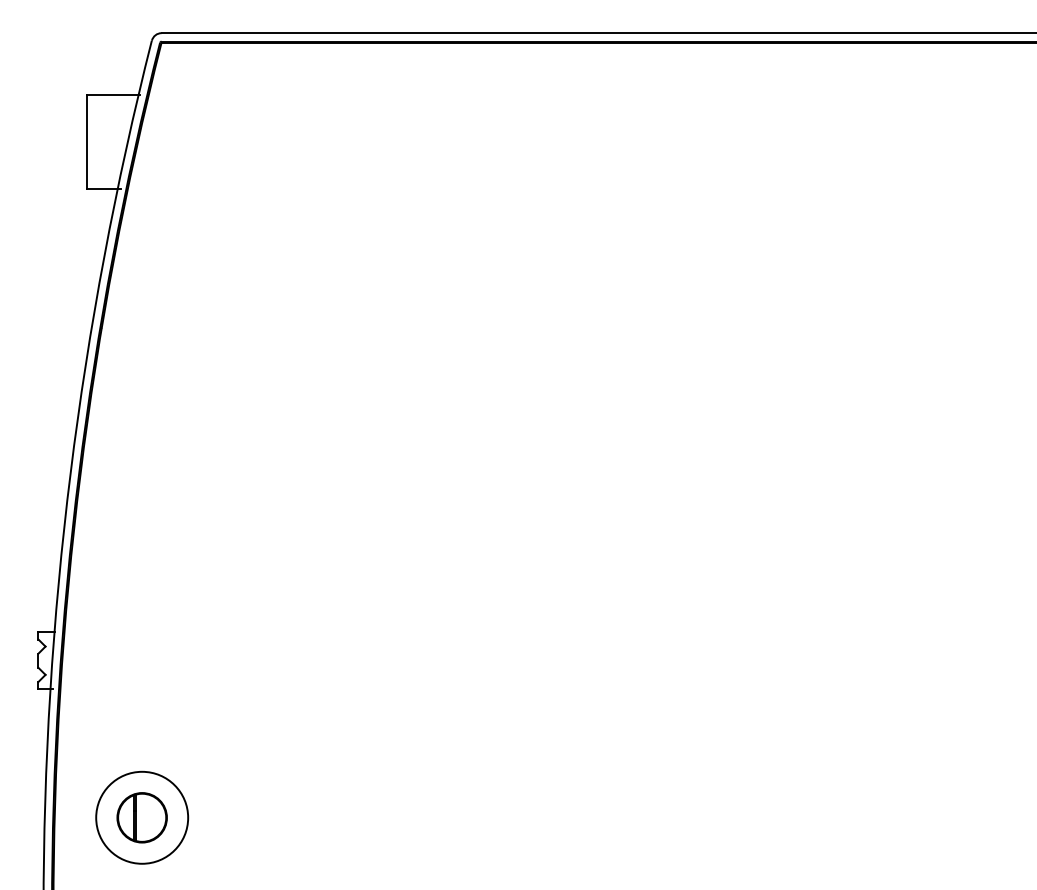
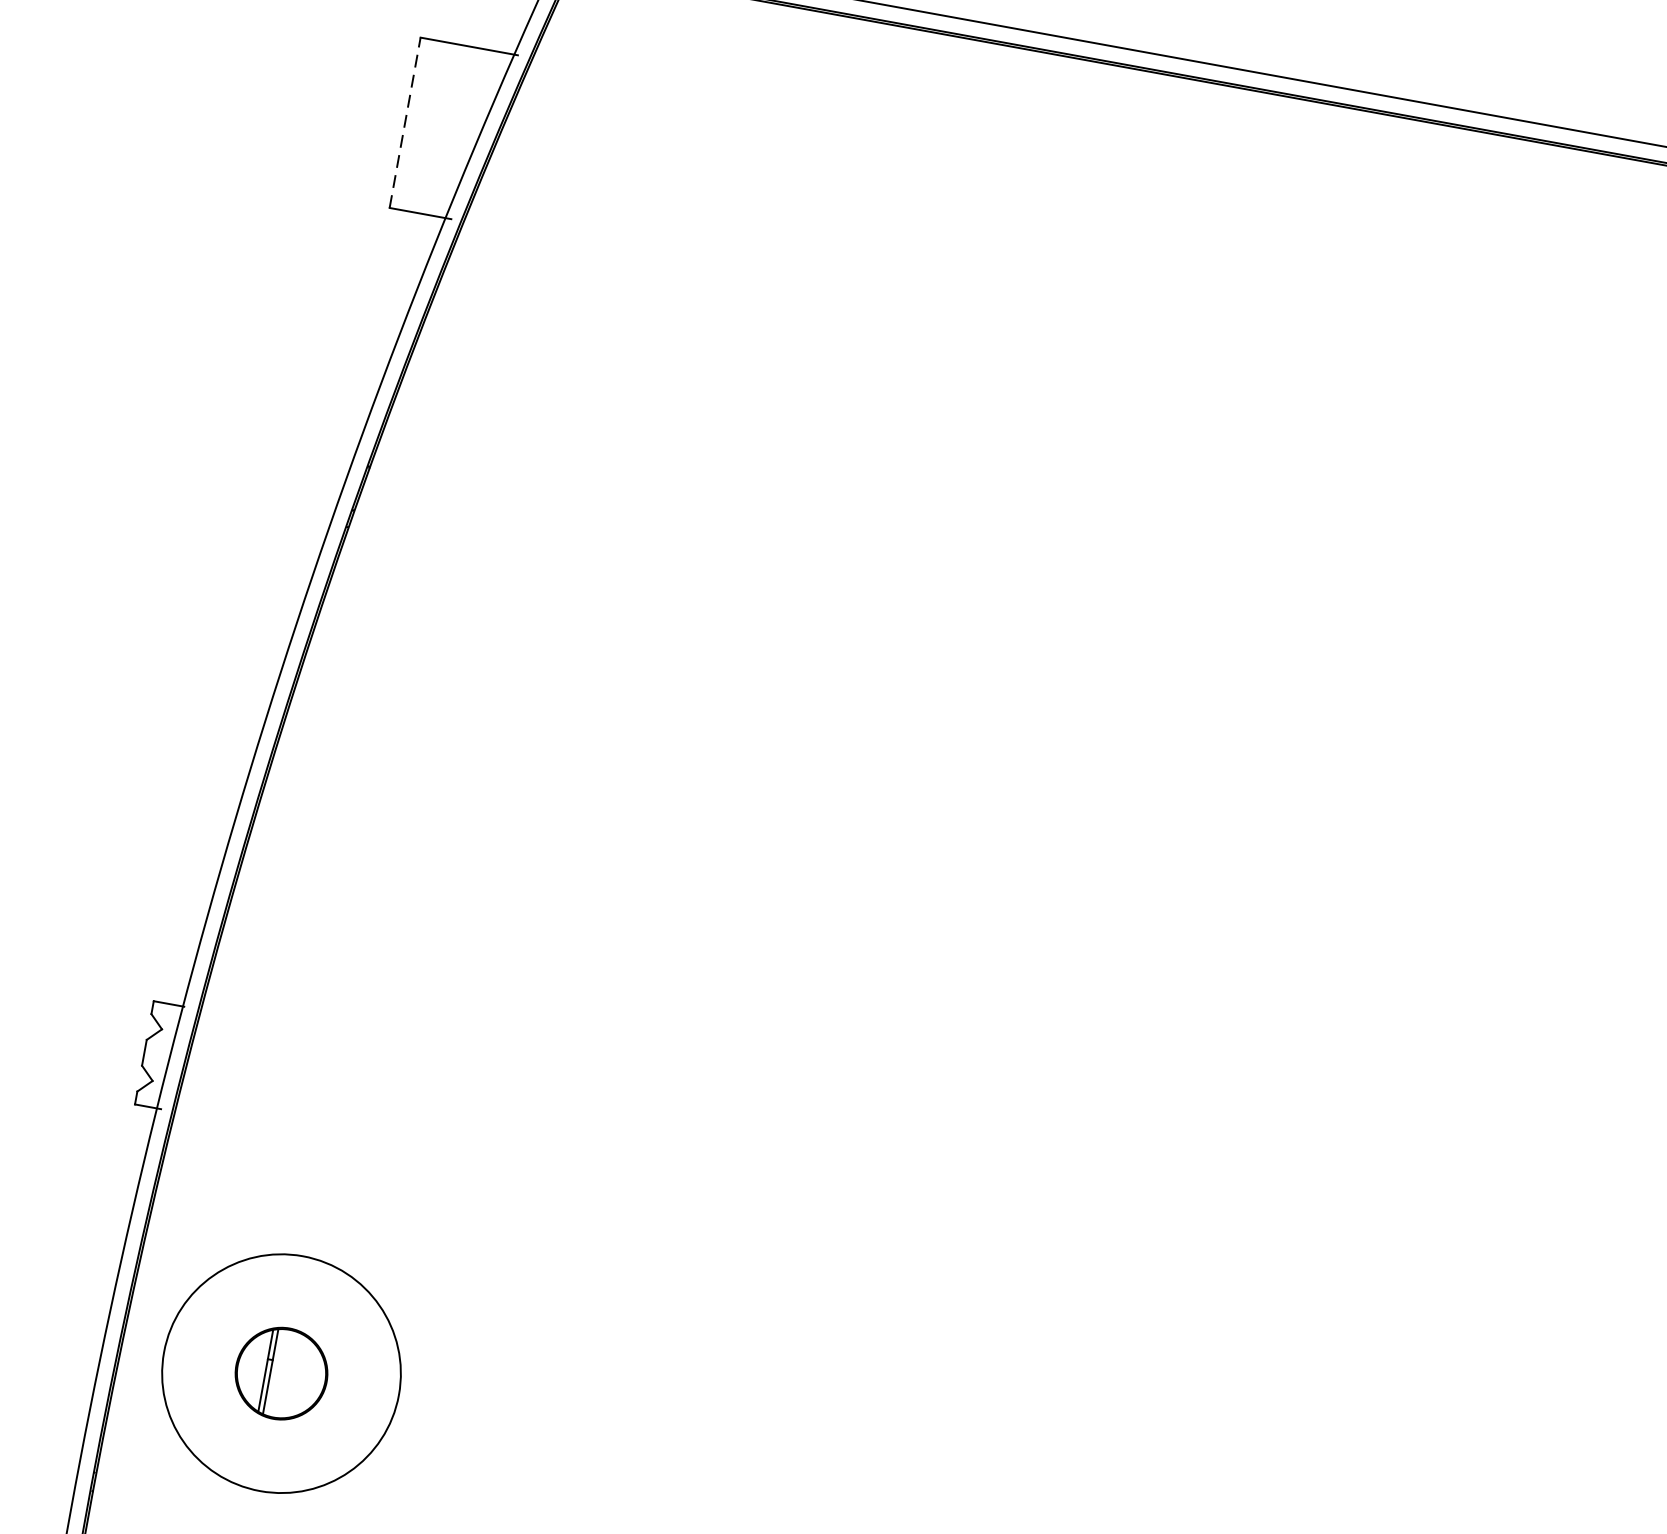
line: (87, 141) -> (405, 122), solid -> dashed
circle: (142, 817) -> (282, 1373), size x1.4

